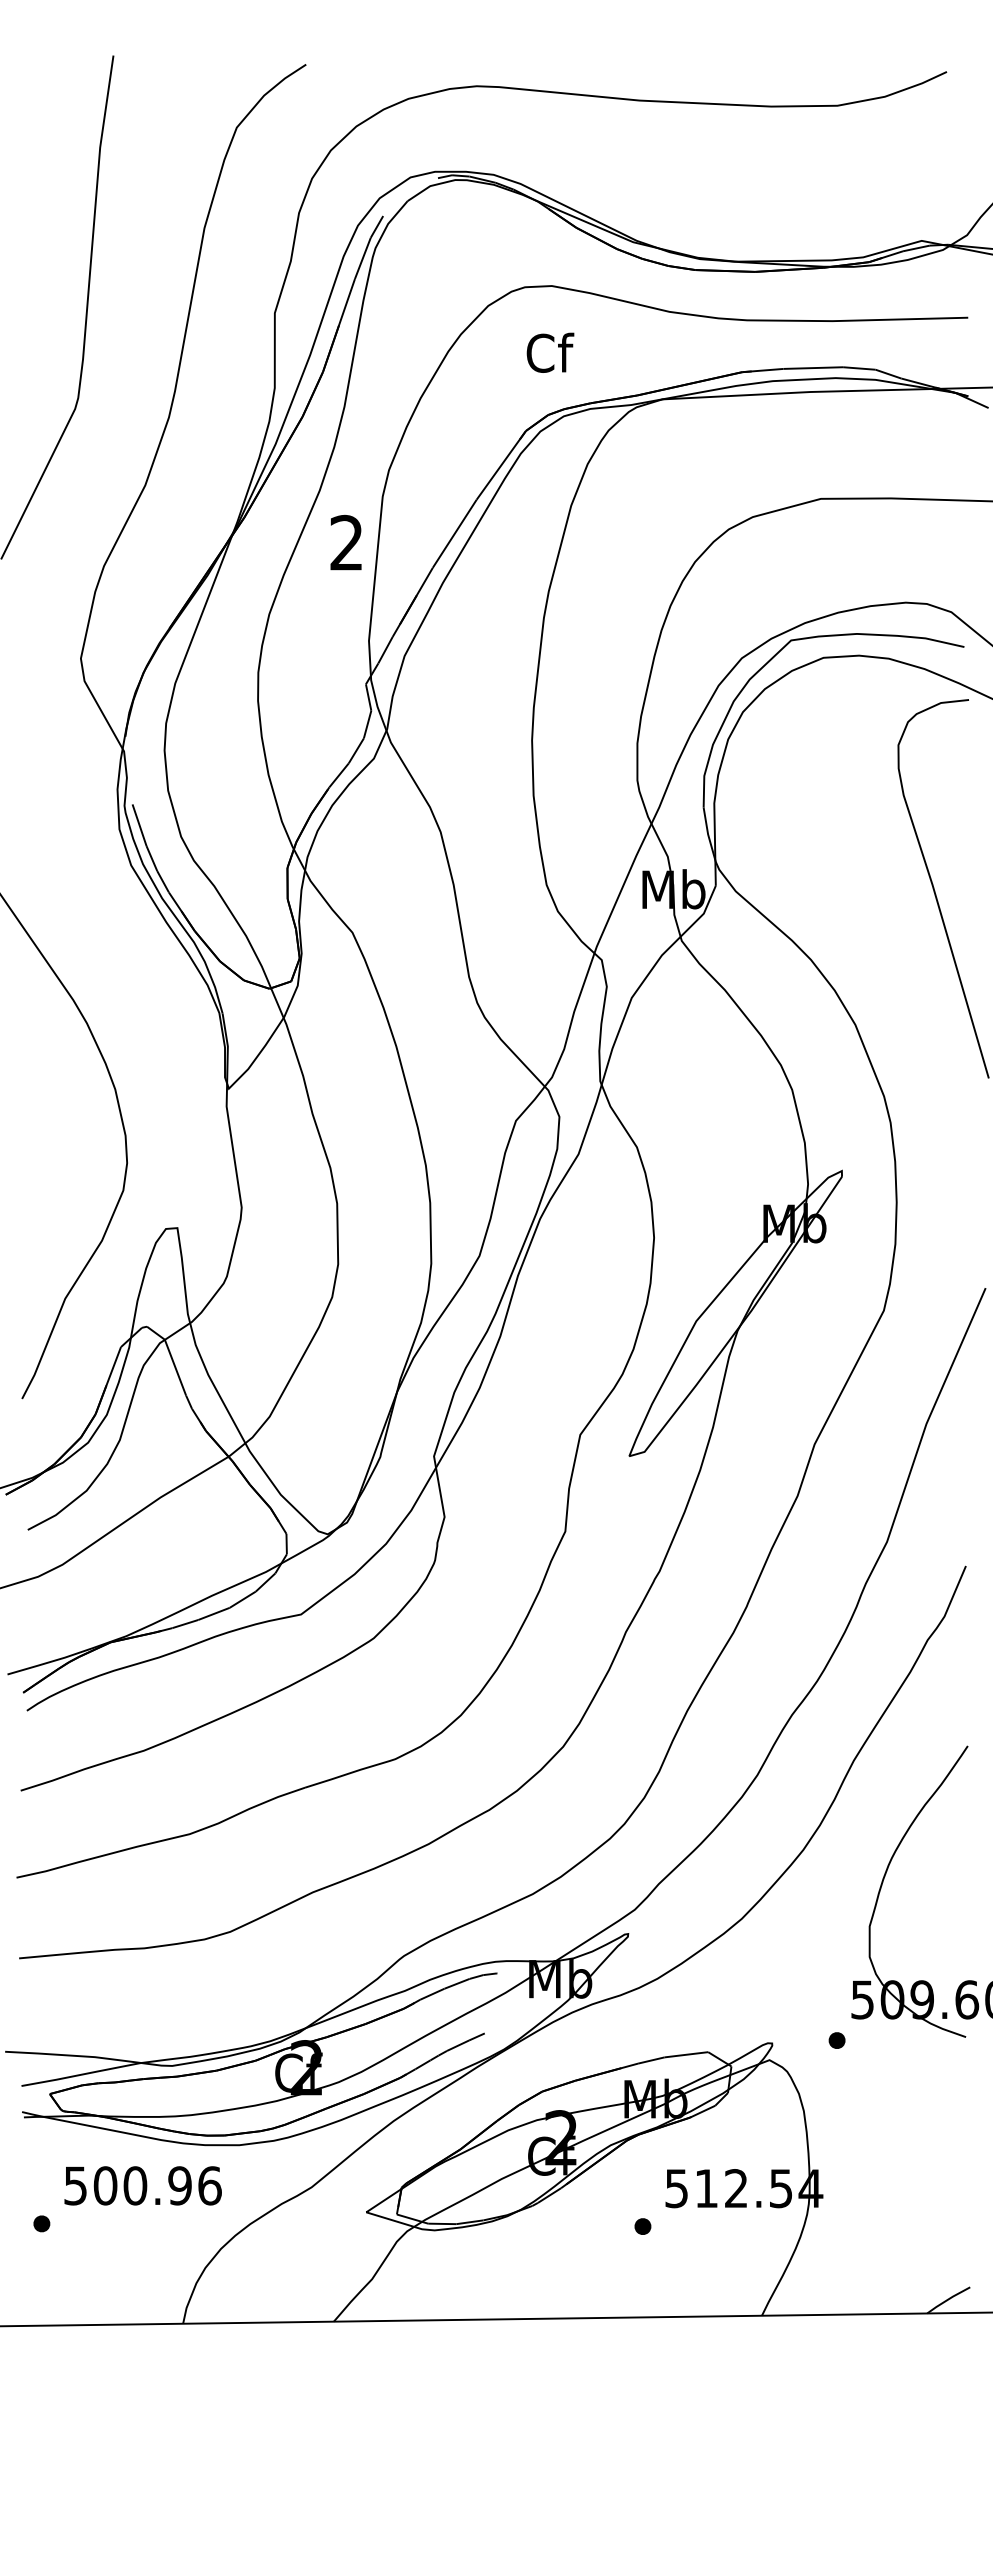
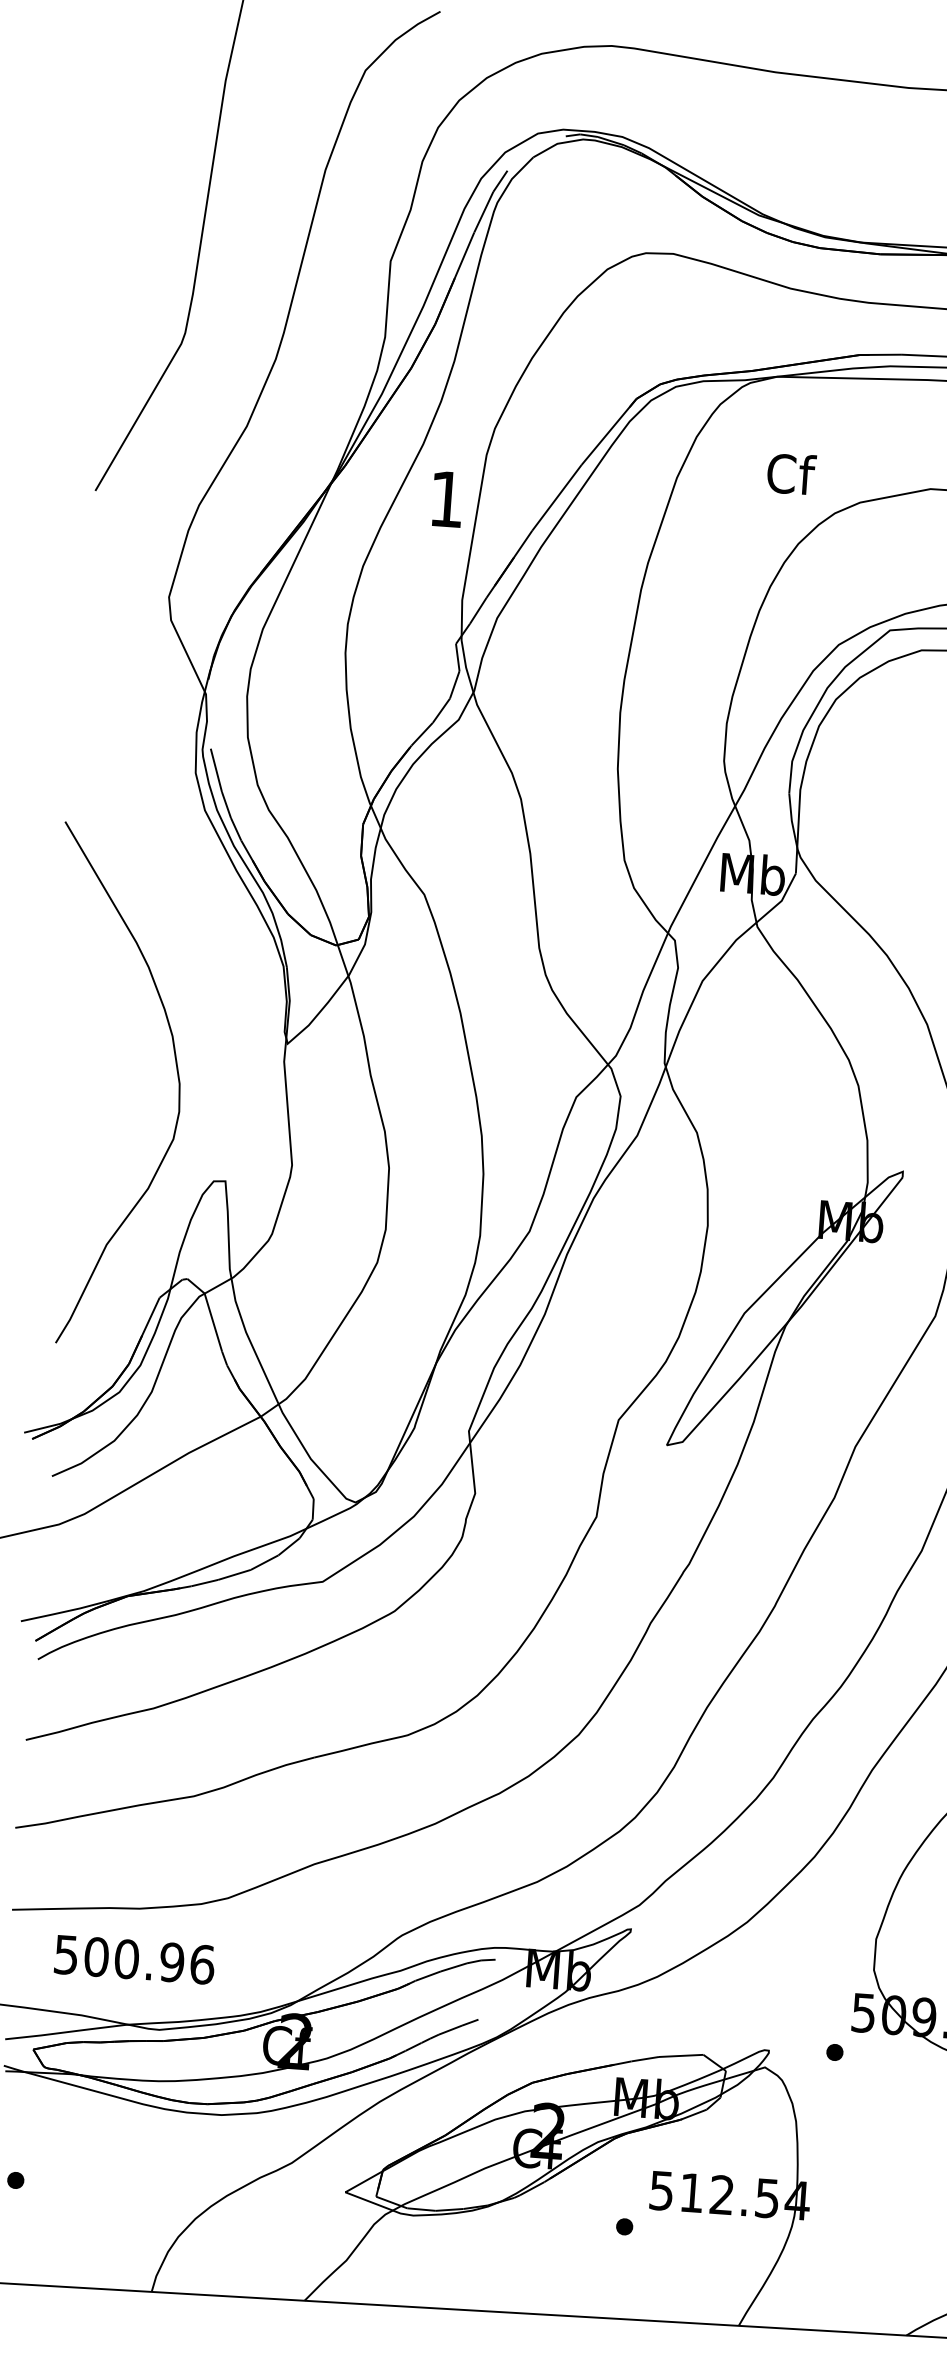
text: (550, 352) -> (791, 473), moved
text: (346, 542) -> (446, 498), 2 -> 1
text: (142, 2185) -> (134, 1959), moved

